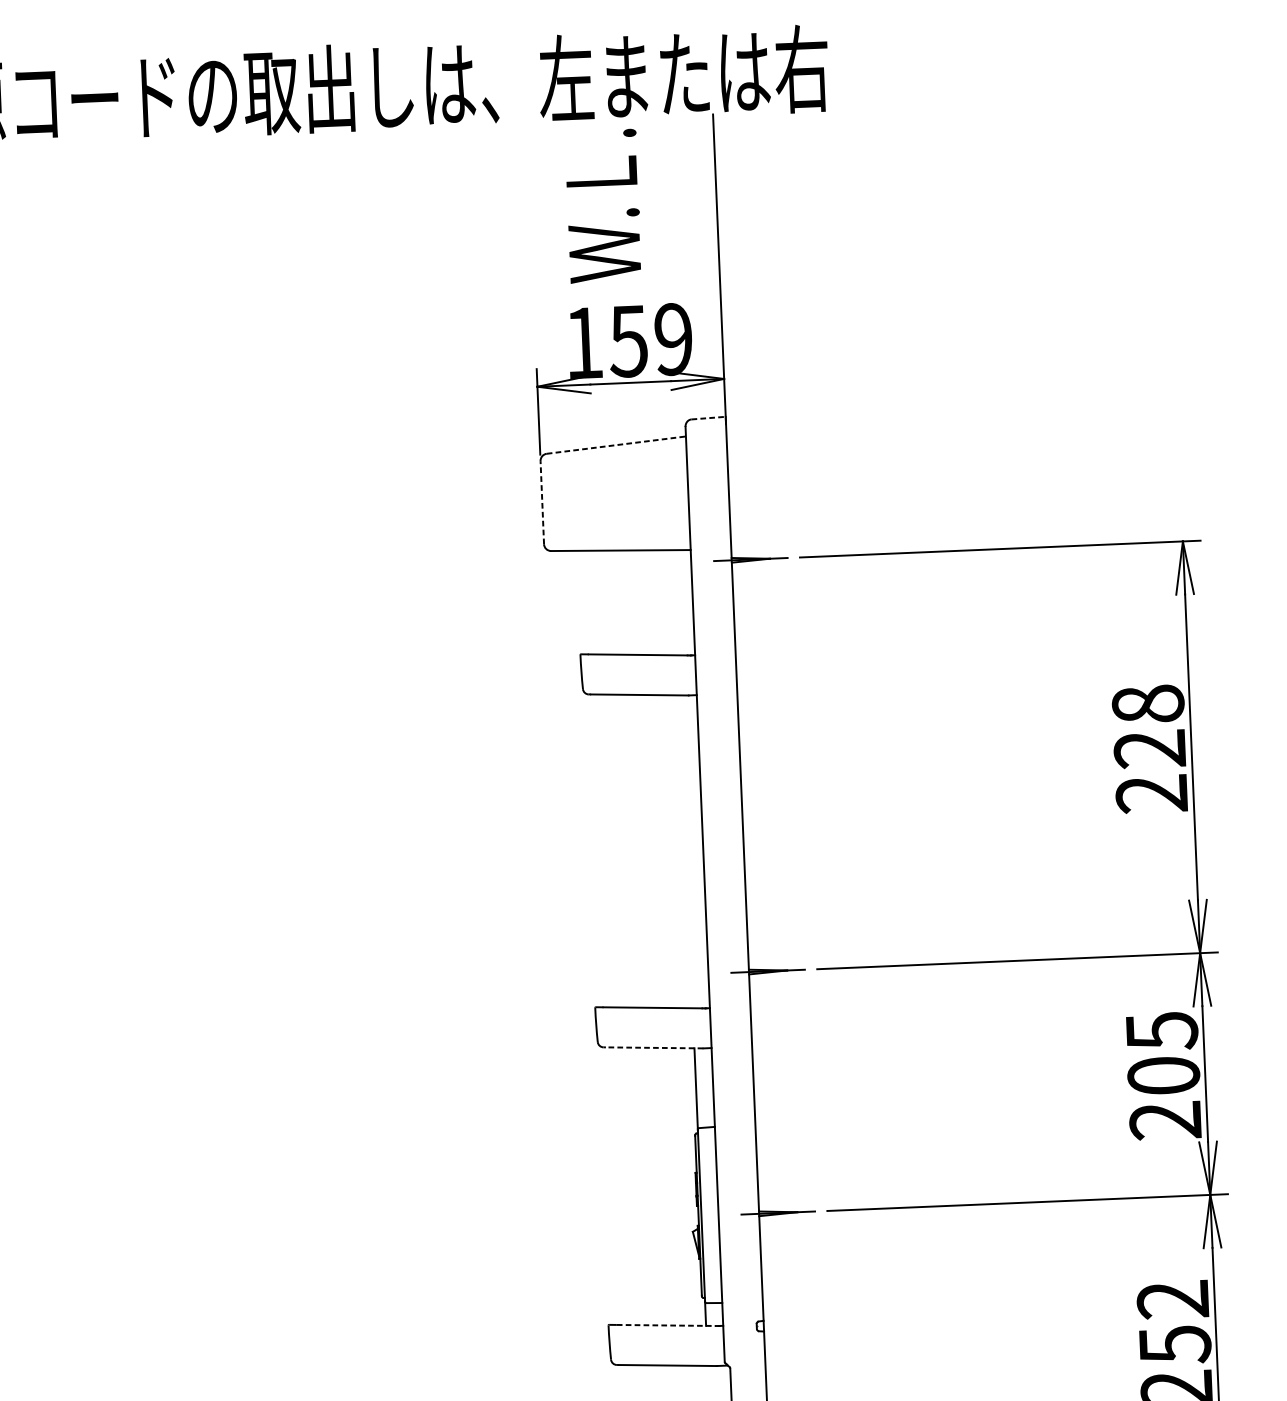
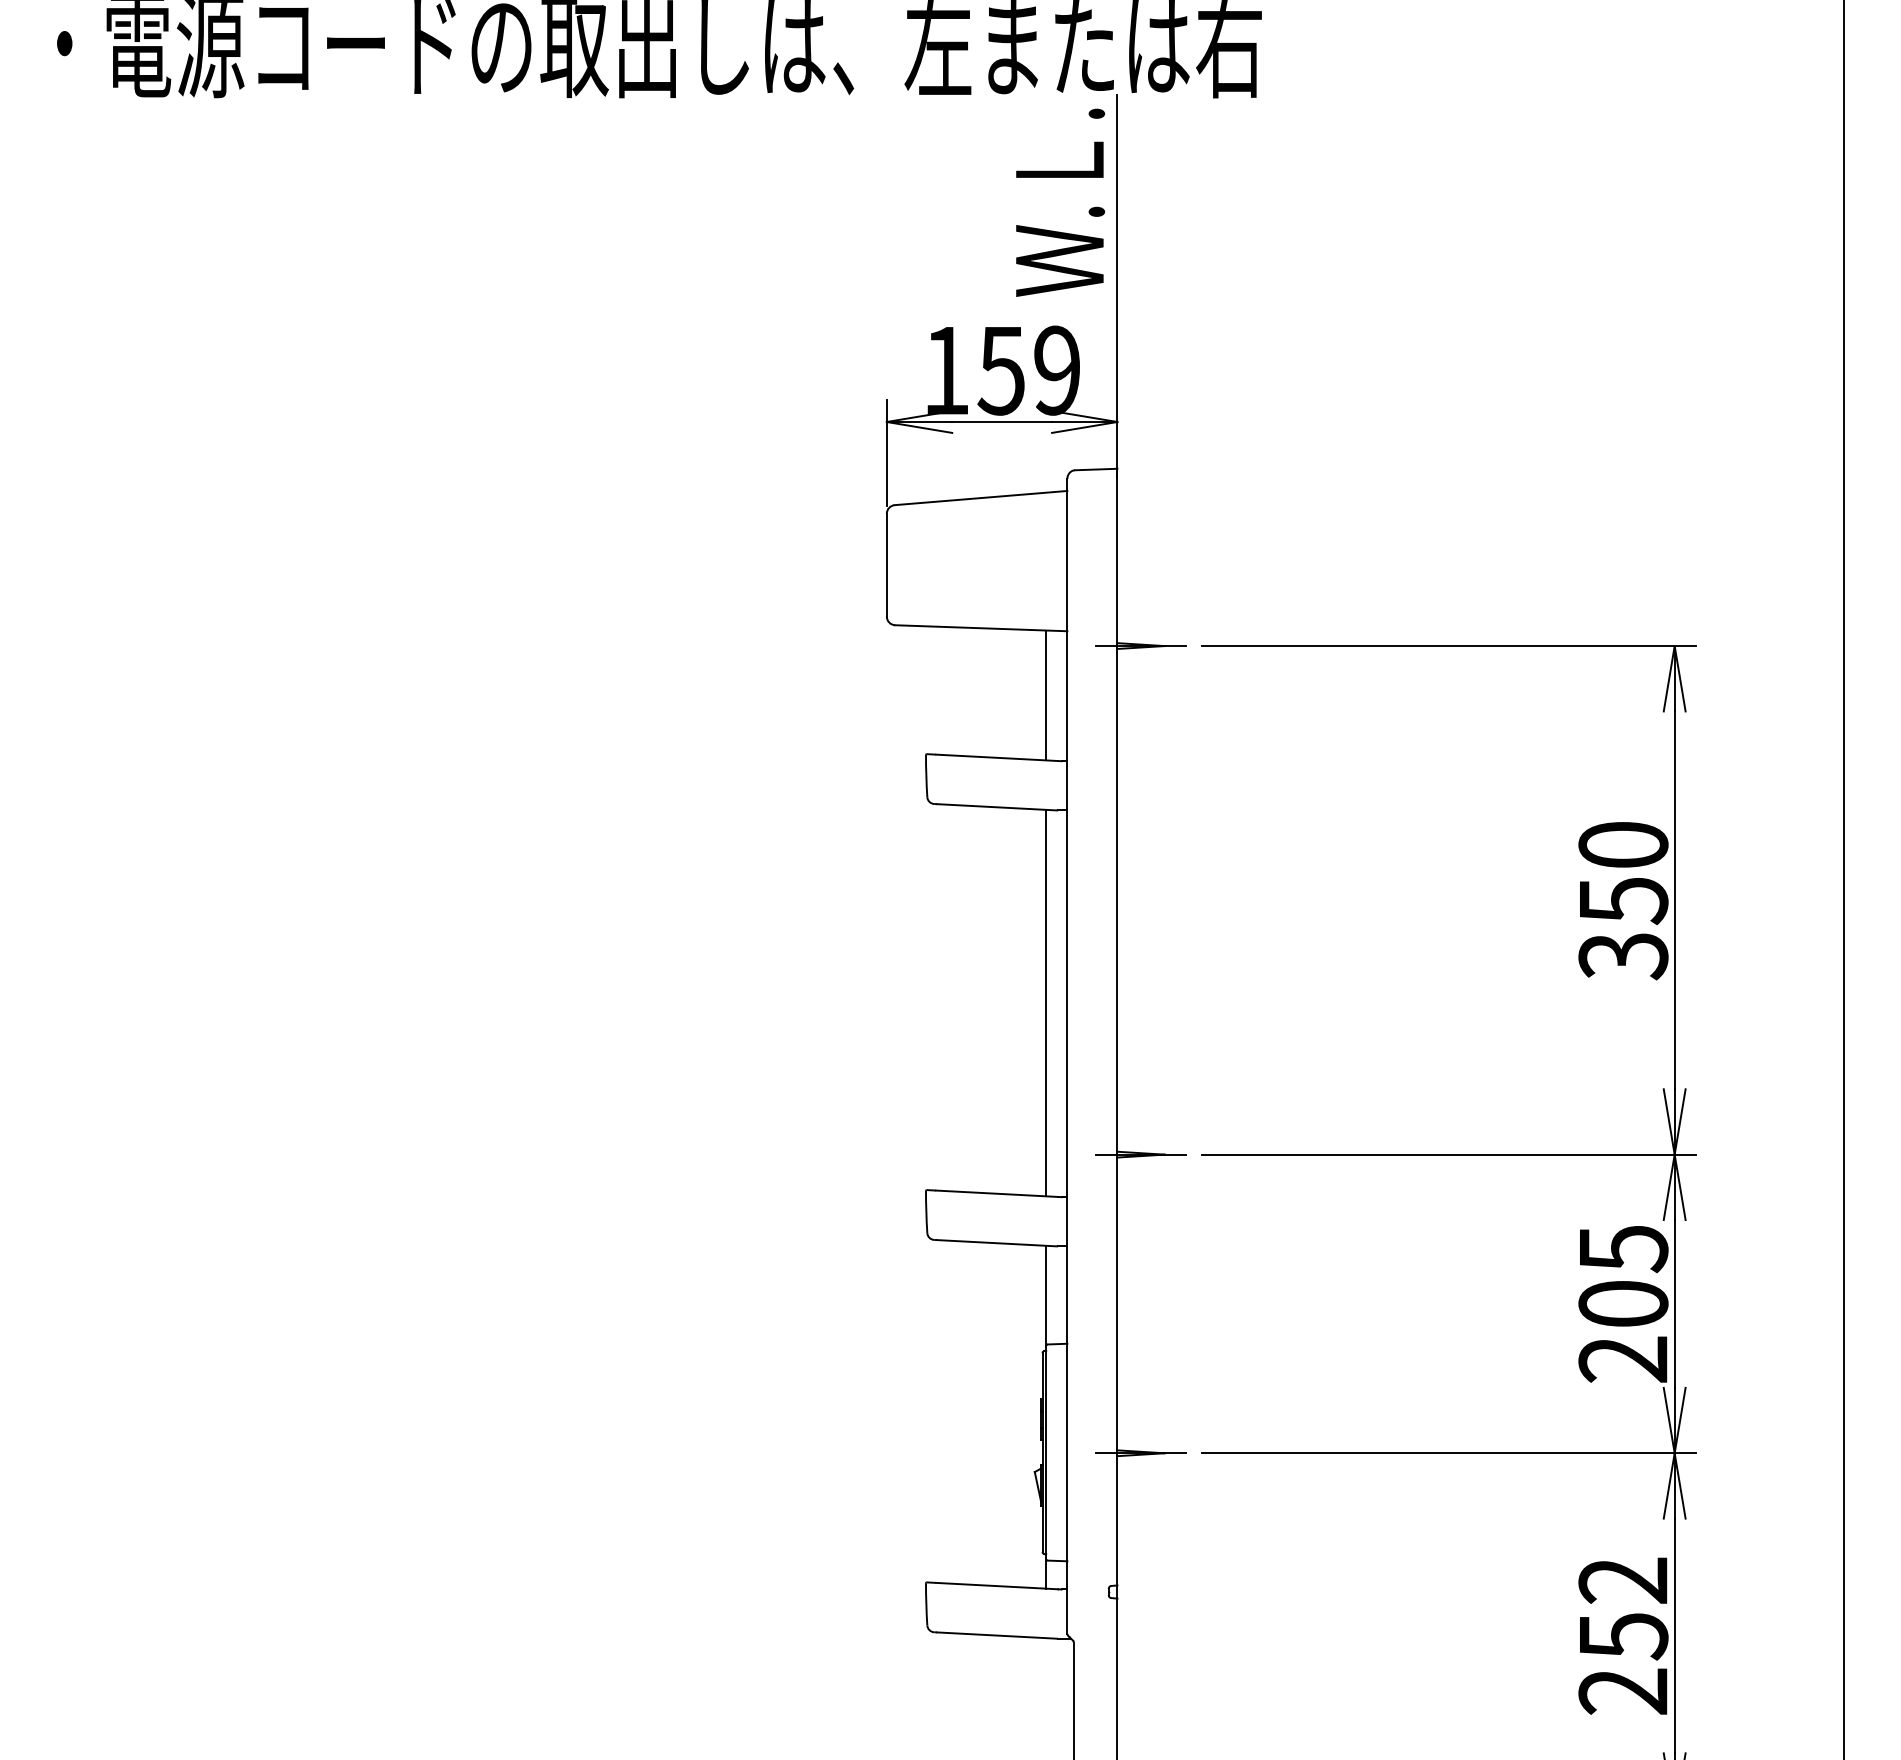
text: (603, 205) -> (1060, 202), moved
line: (708, 418) -> (1096, 469), dashed -> solid
line: (616, 445) -> (981, 498), dashed -> solid
line: (542, 502) -> (886, 564), dashed -> solid
line: (676, 602) -> (1046, 695), added
text: (1150, 749) -> (1623, 900), 228 -> 350
line: (686, 851) -> (1046, 1002), added
line: (654, 1048) -> (996, 1243), dashed -> solid
line: (666, 1325) -> (997, 1586), dashed -> solid

